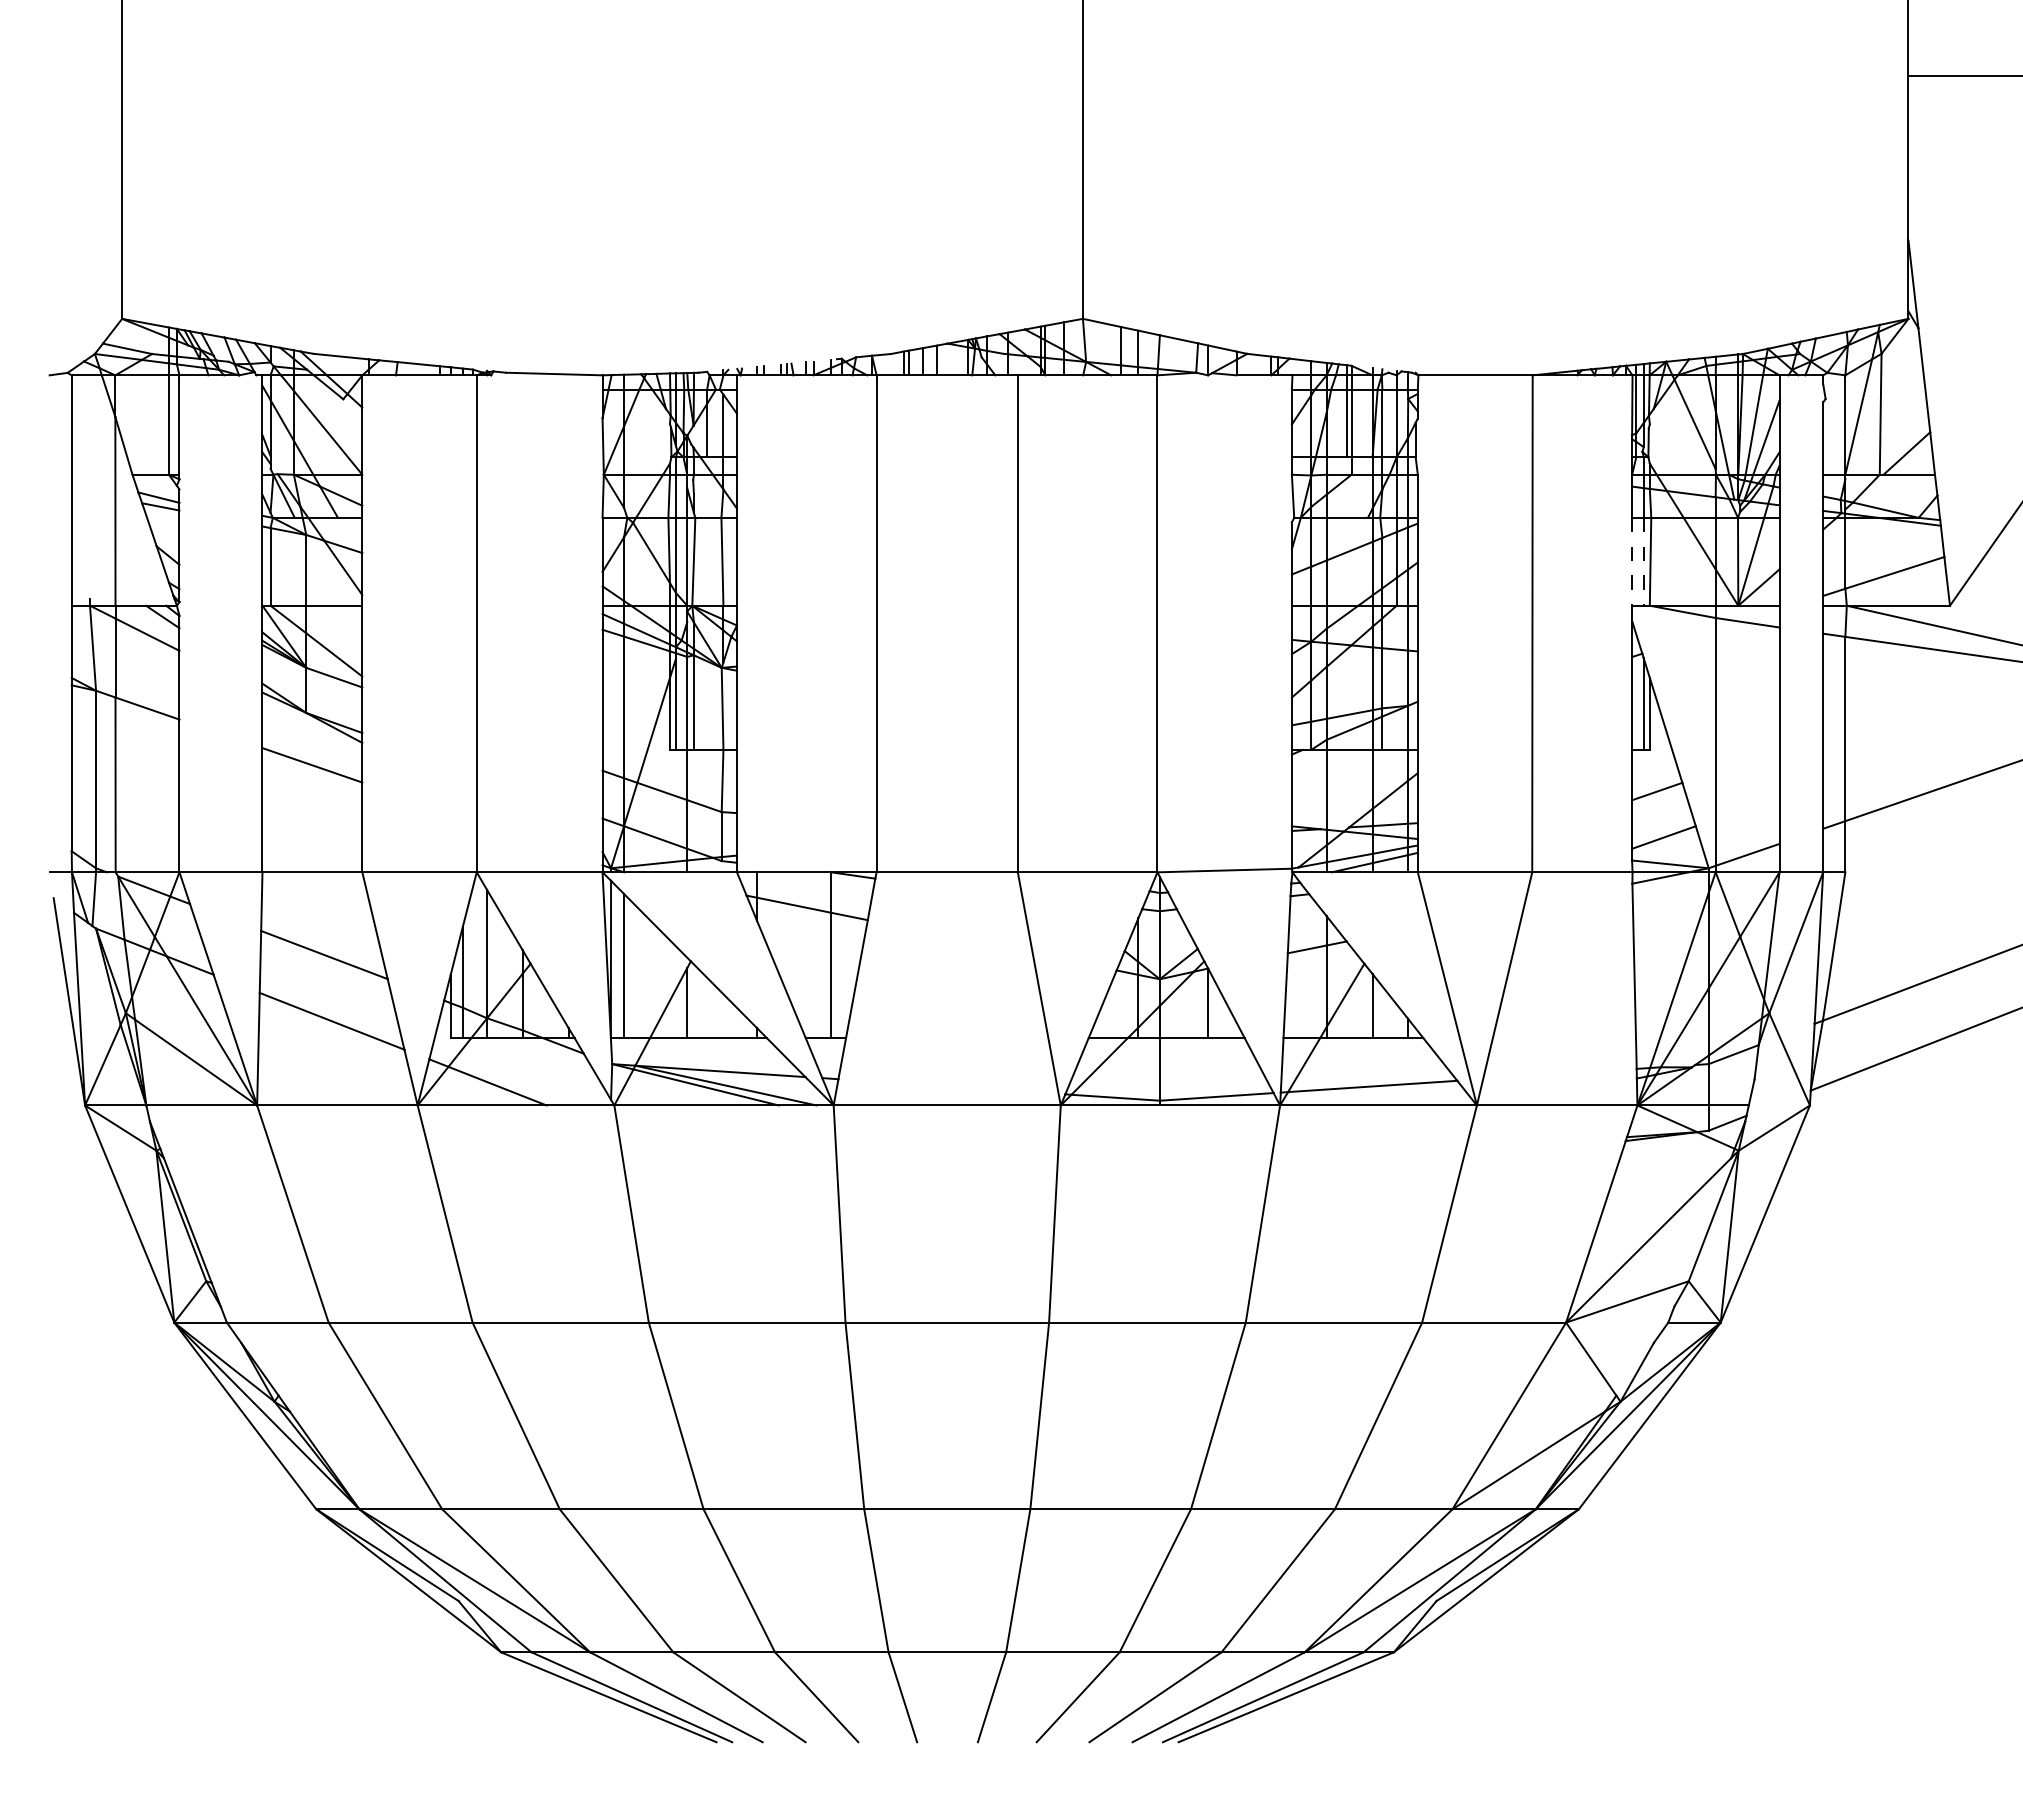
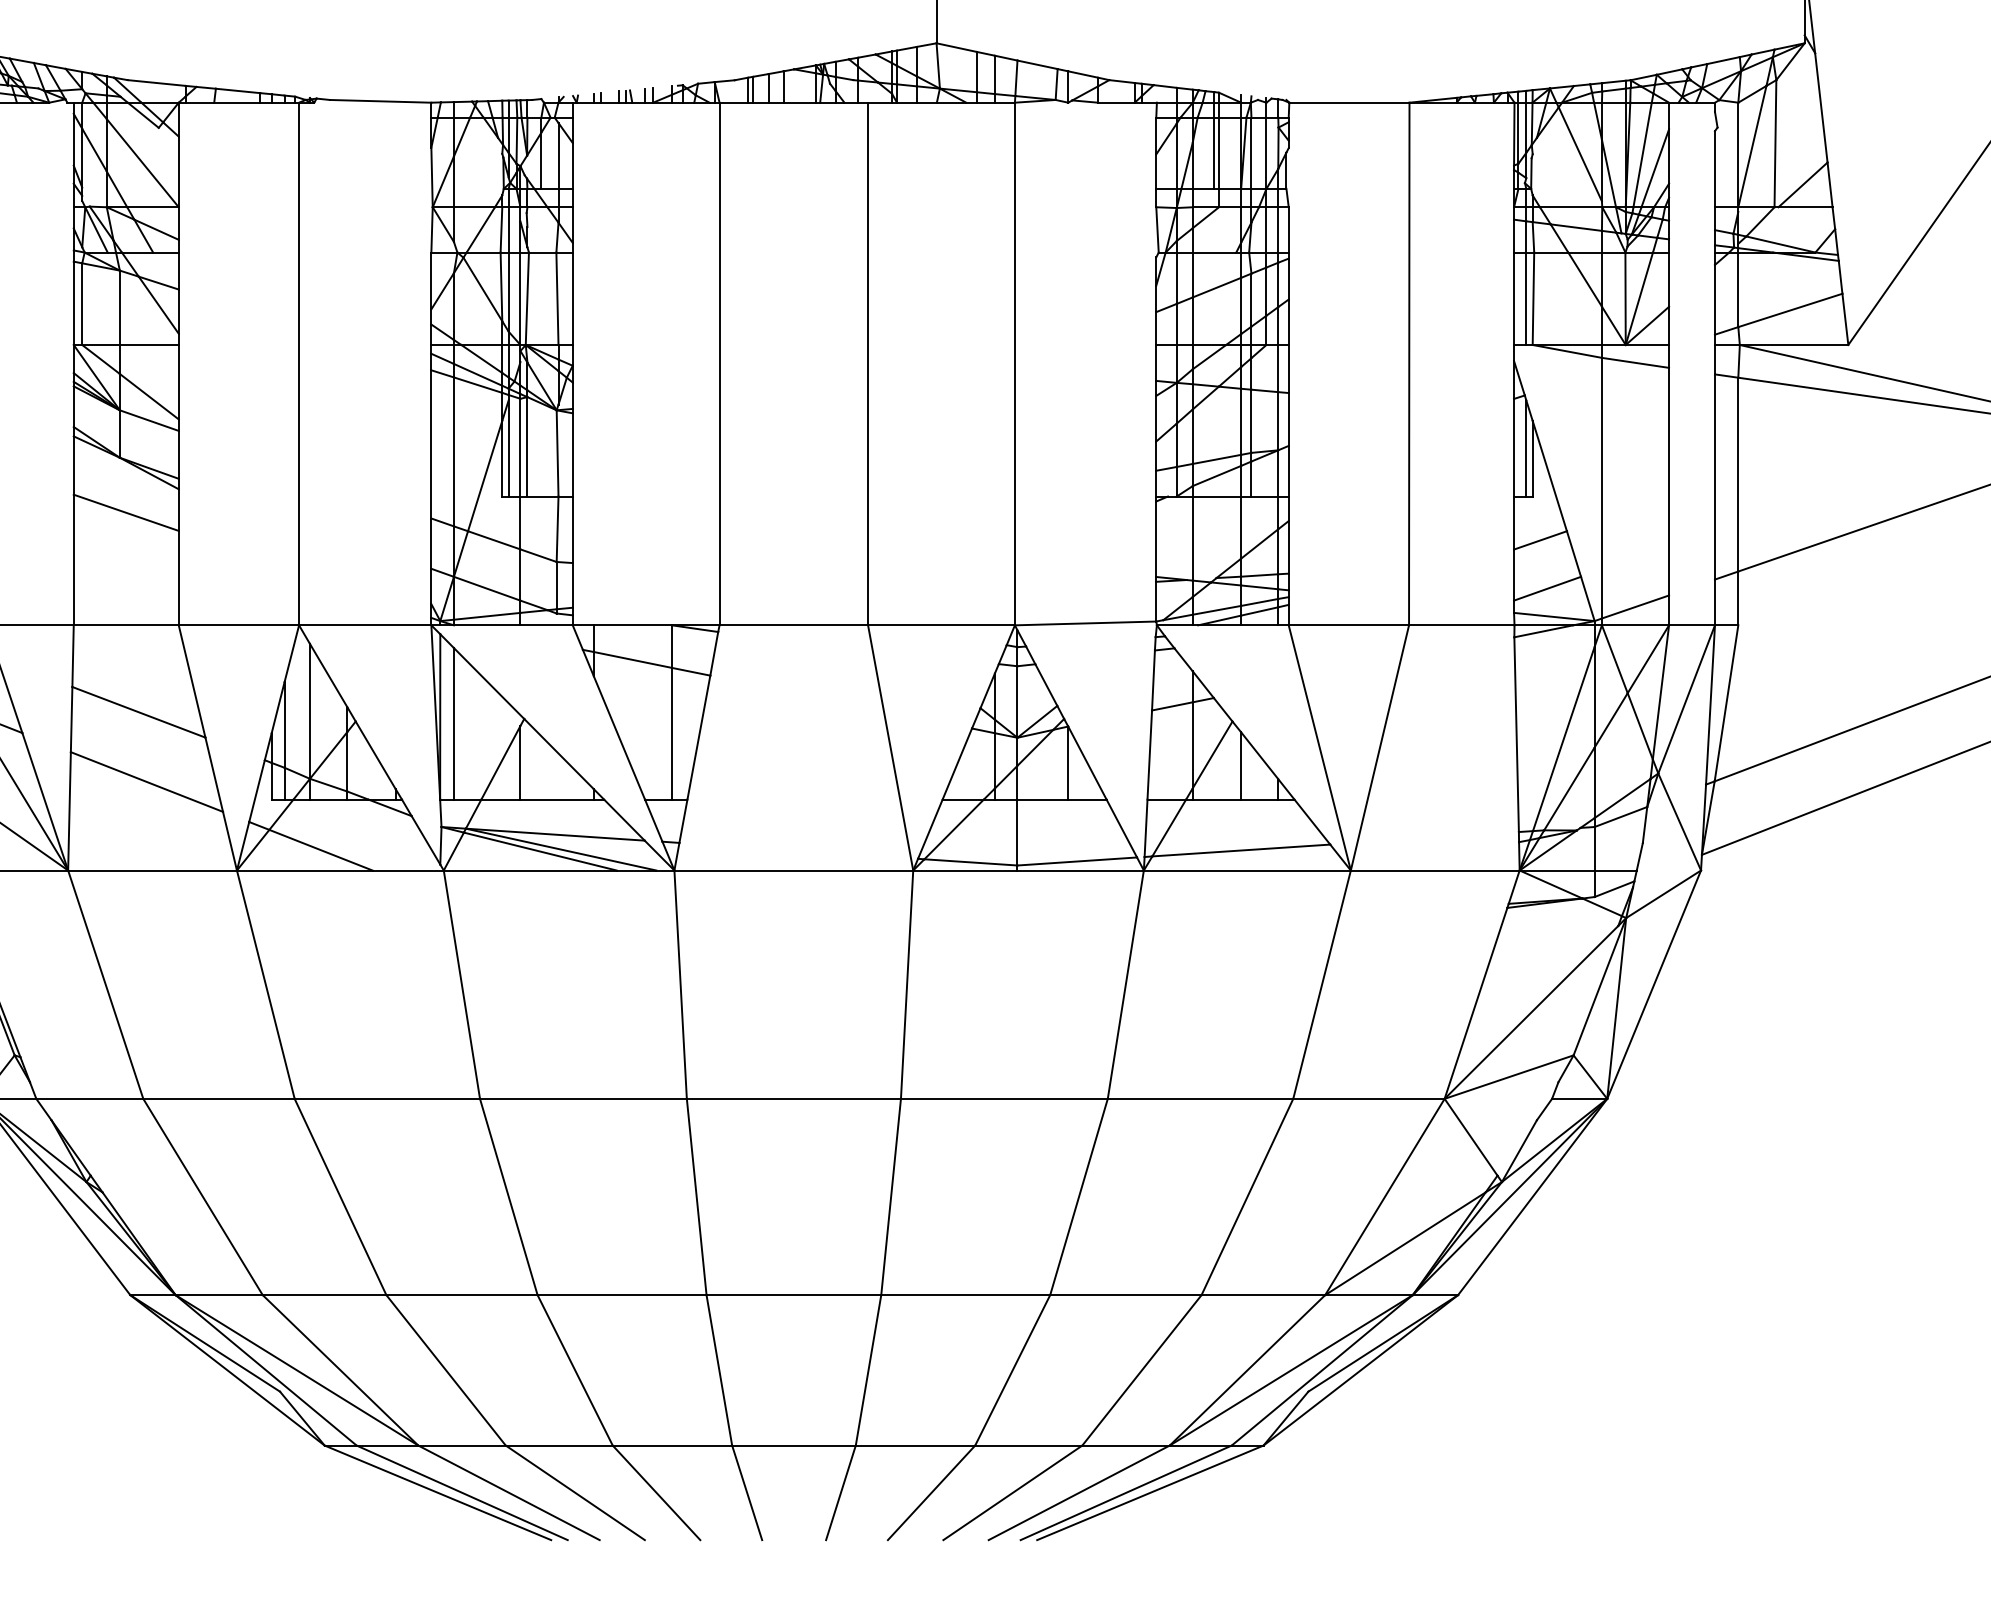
line: (1632, 561) -> (1514, 298), dashed -> solid
line: (1643, 561) -> (1526, 298), dashed -> solid

